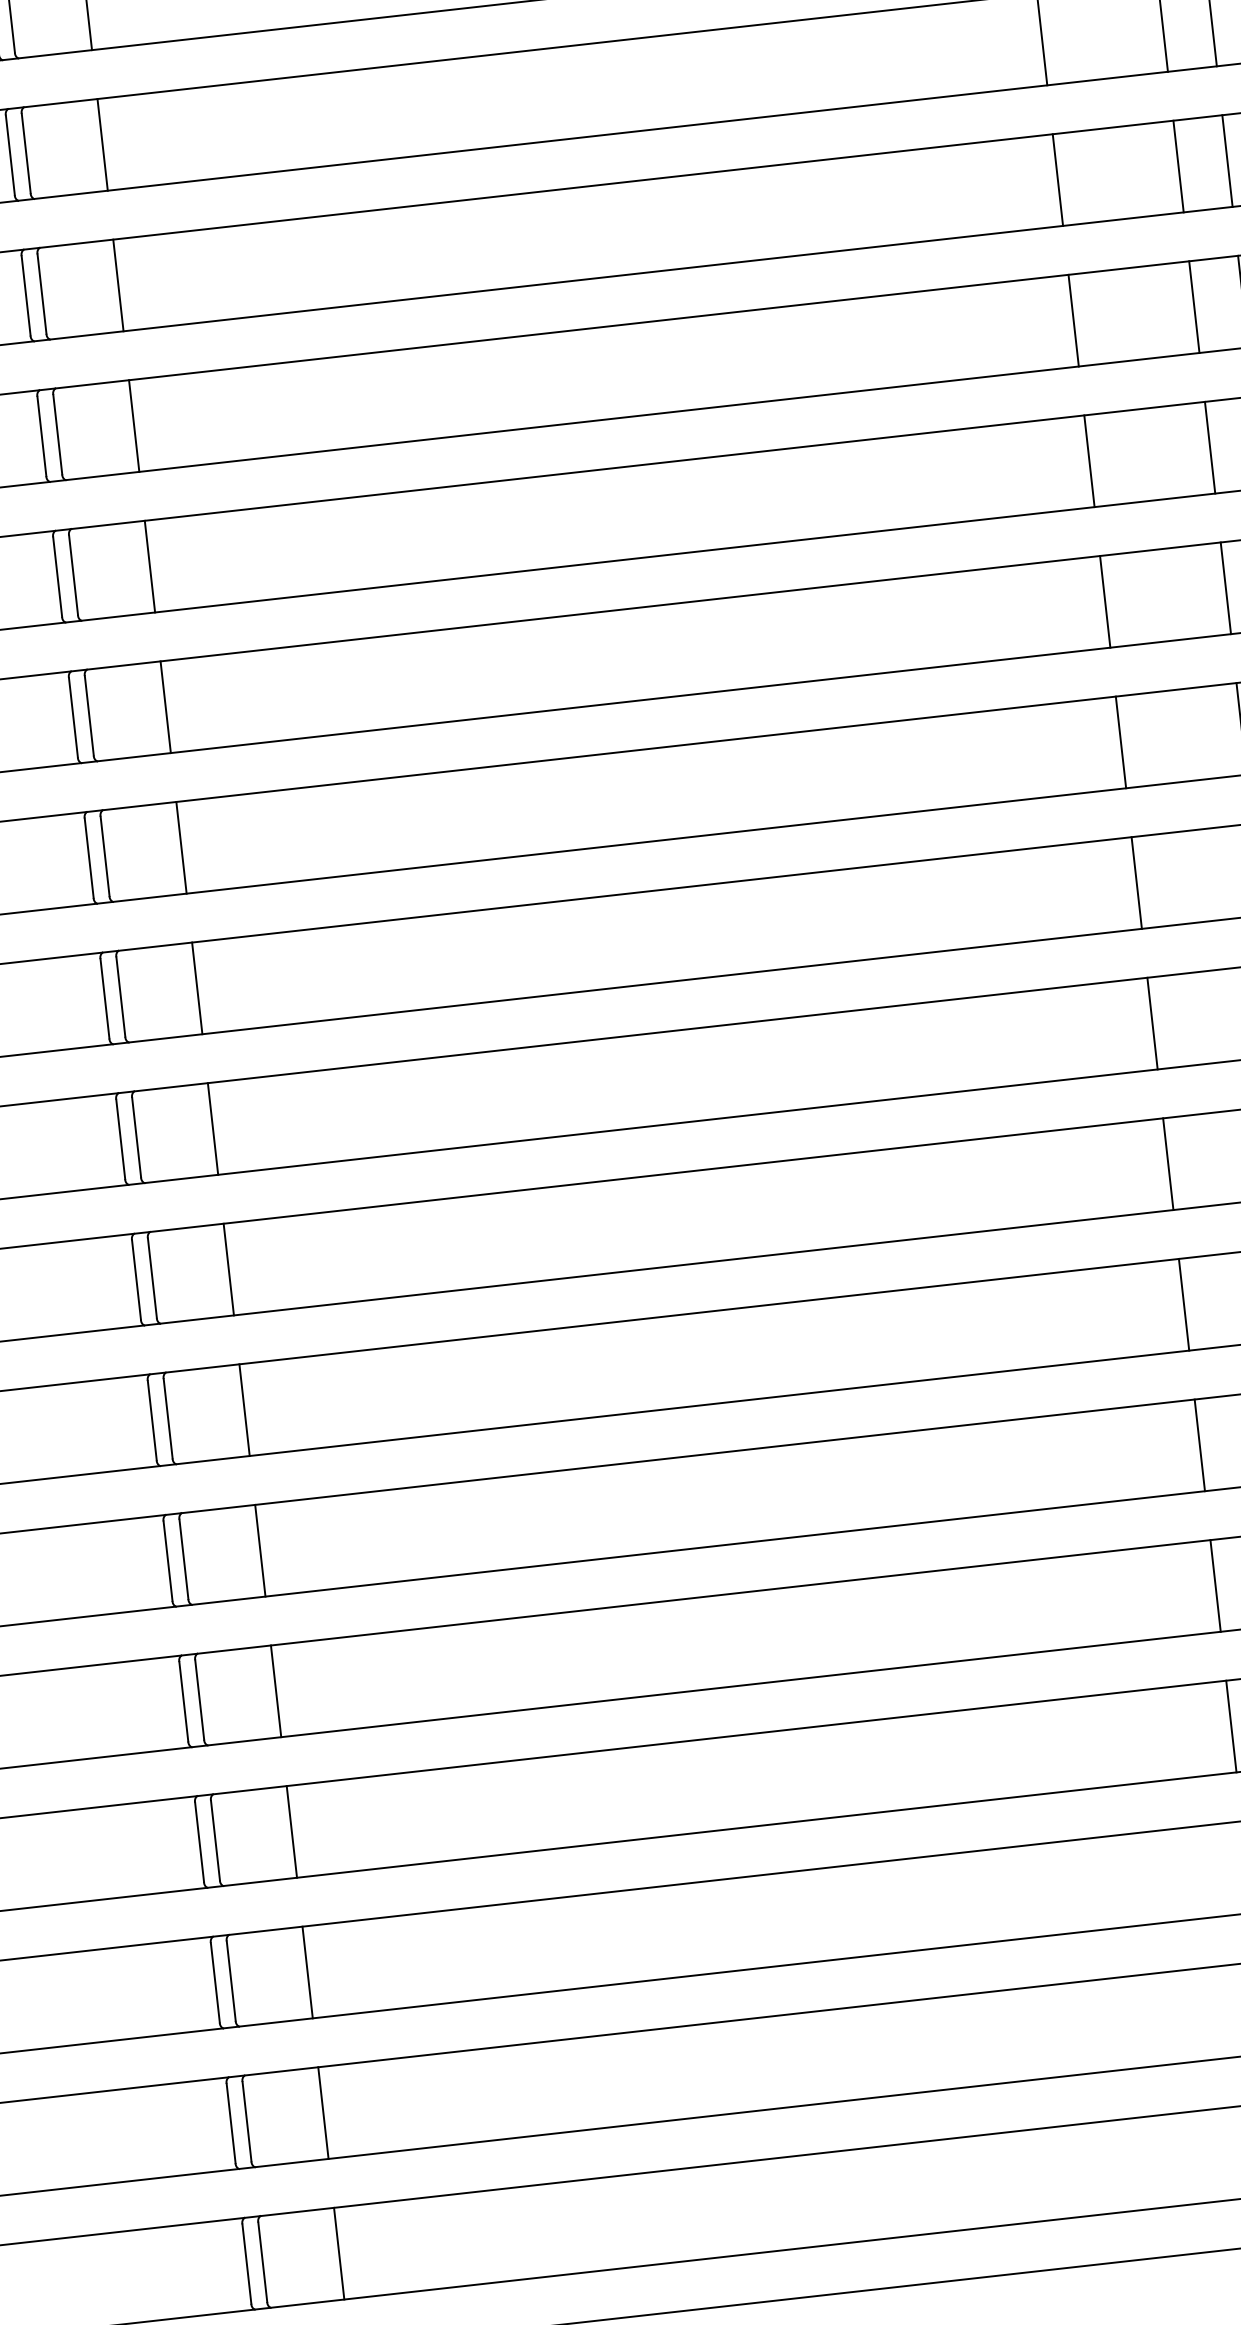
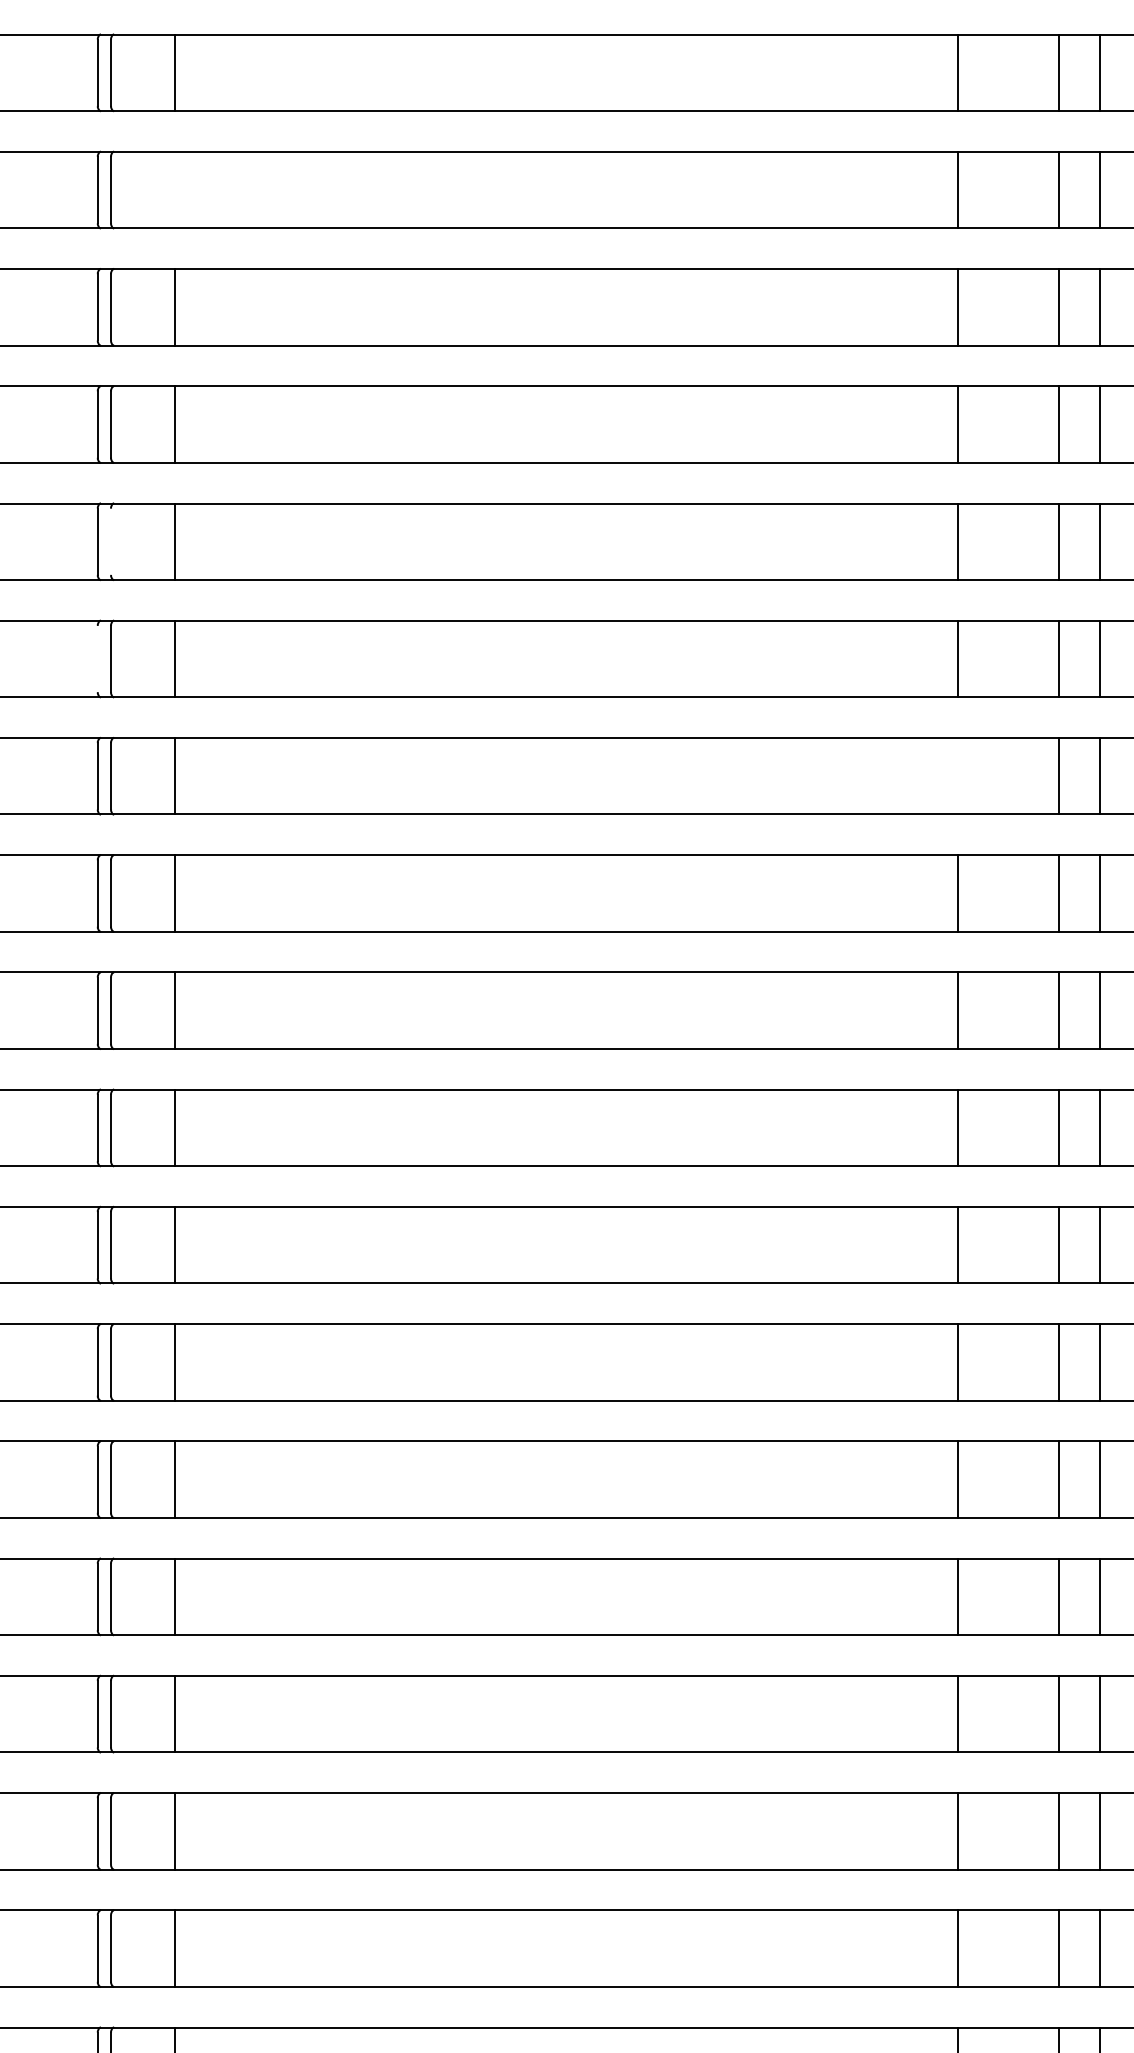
line: (133, 425) -> (174, 189), removed
line: (105, 856) -> (111, 541), removed
line: (104, 998) -> (97, 658), removed
line: (1152, 1023) -> (958, 776), removed

